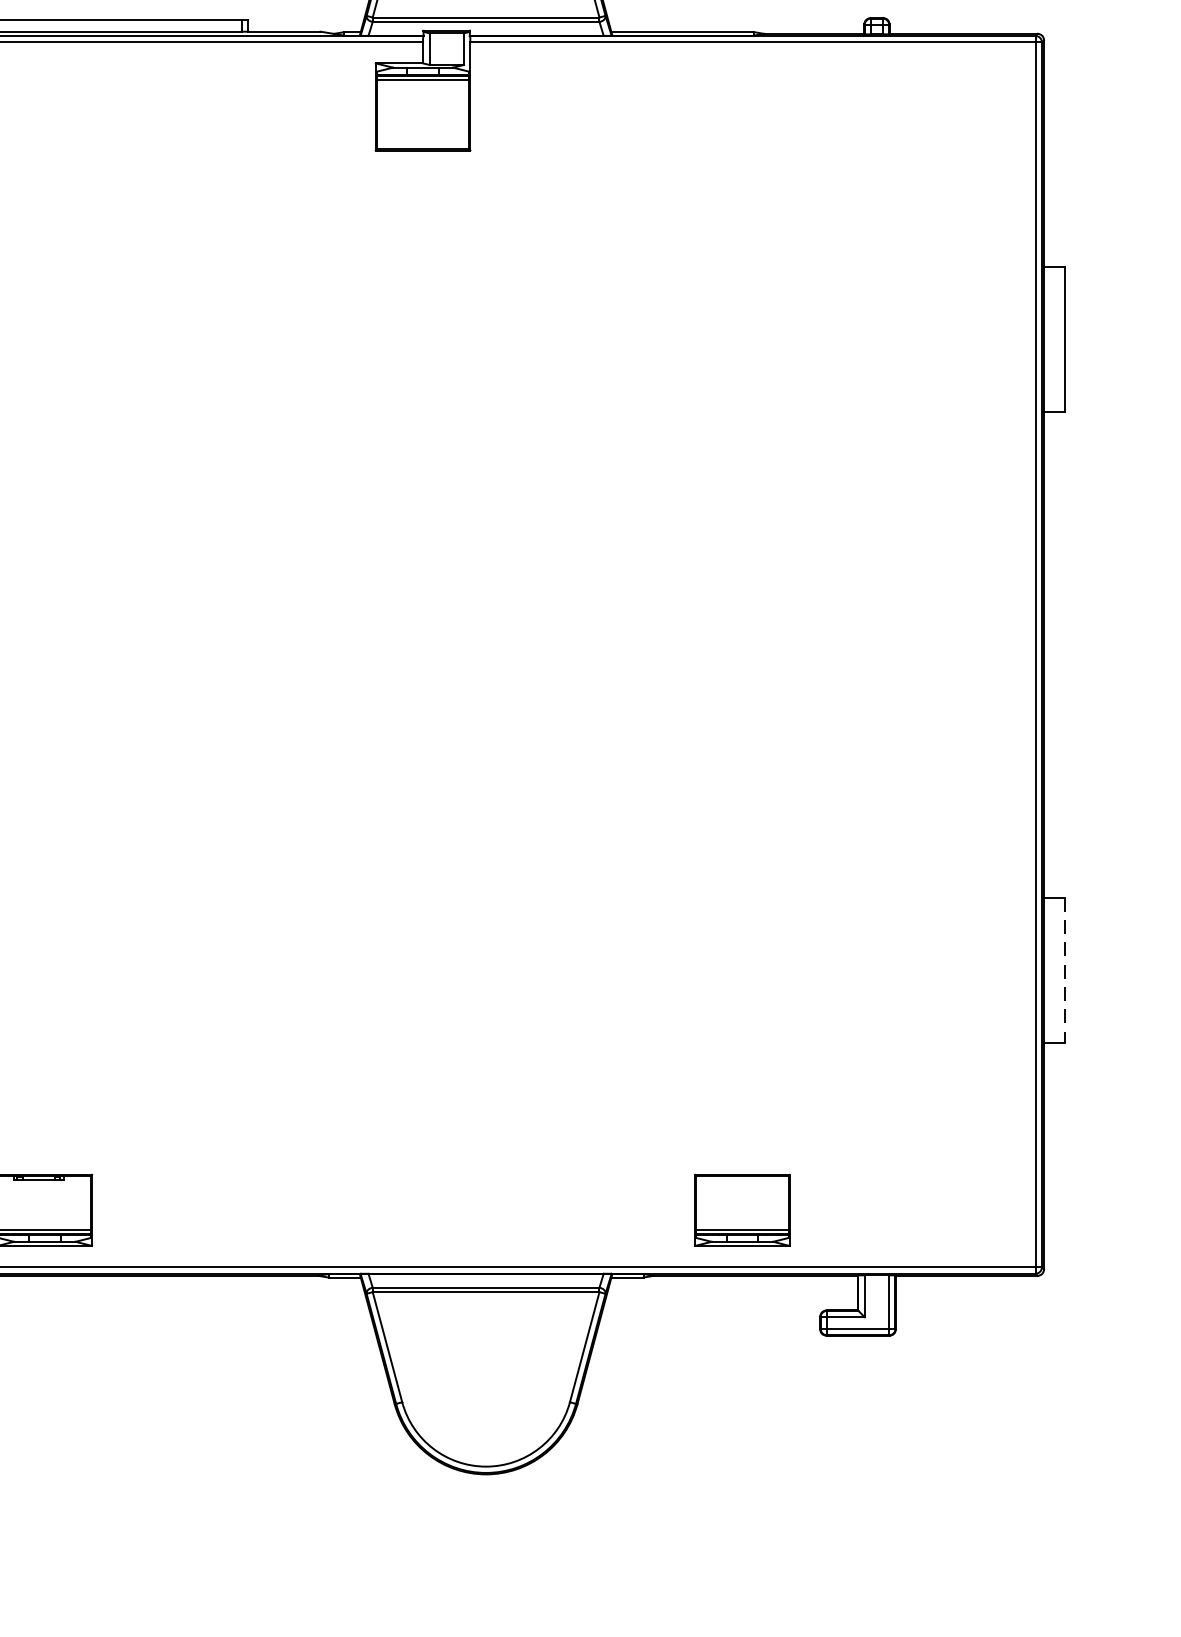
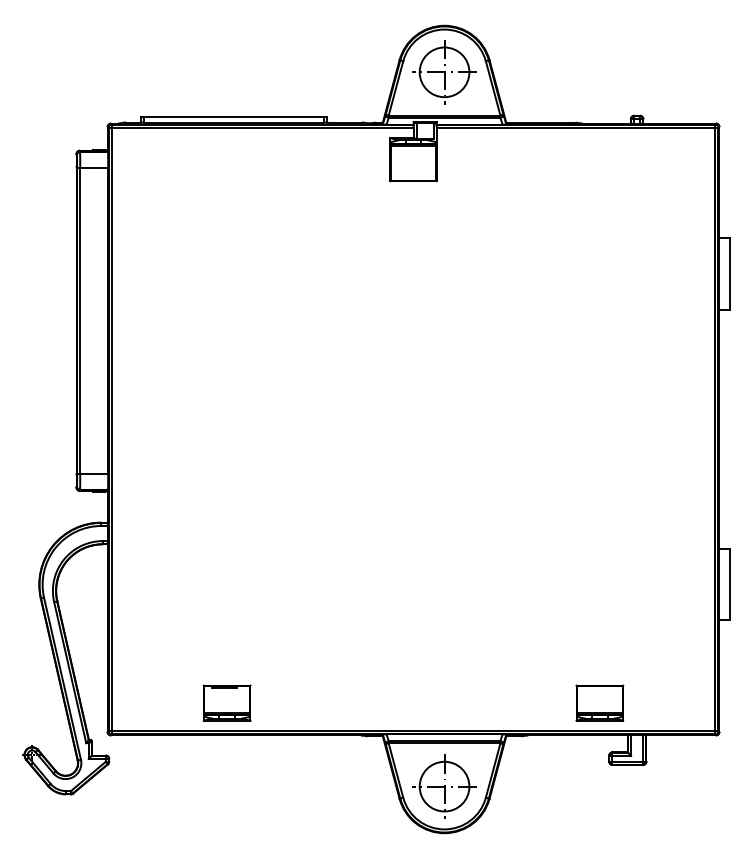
line: (1064, 969) -> (729, 584), dashed -> solid
part: (741, 1209) -> (599, 702), moved
part: (485, 1379) -> (444, 786), added

